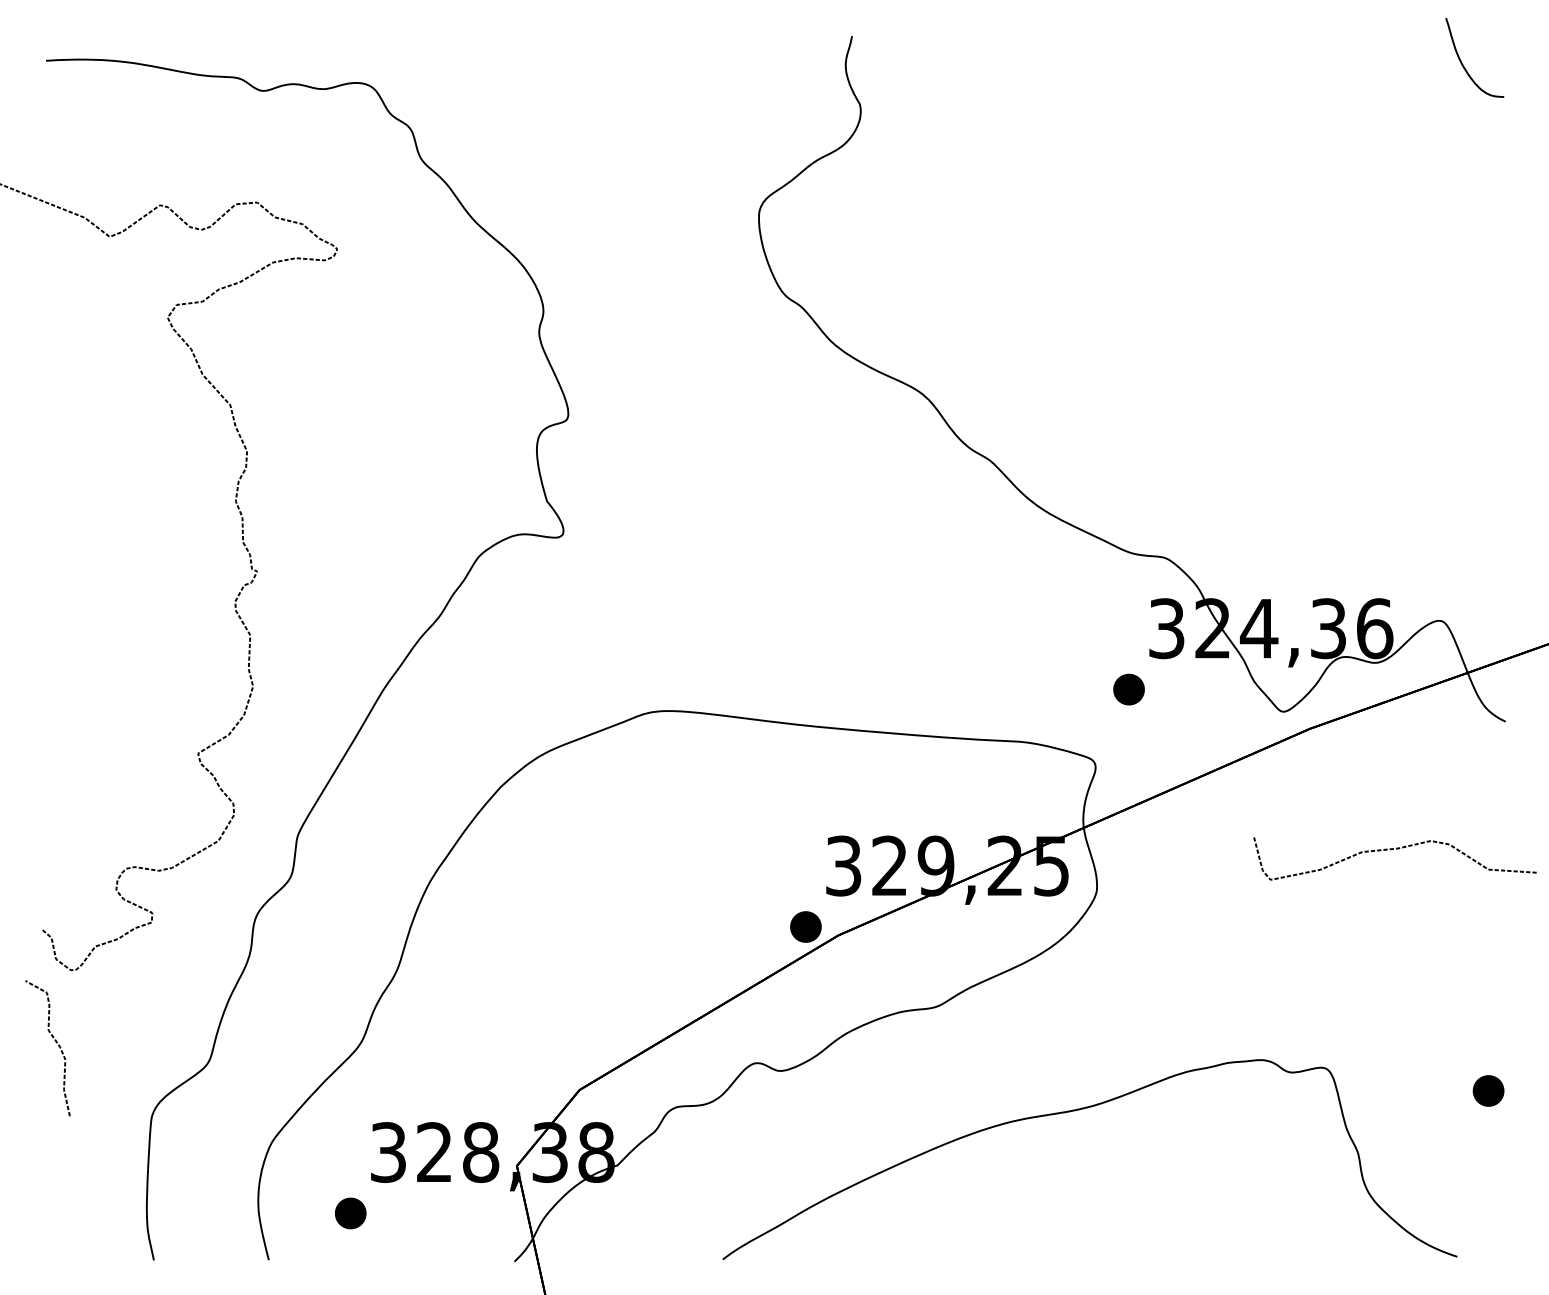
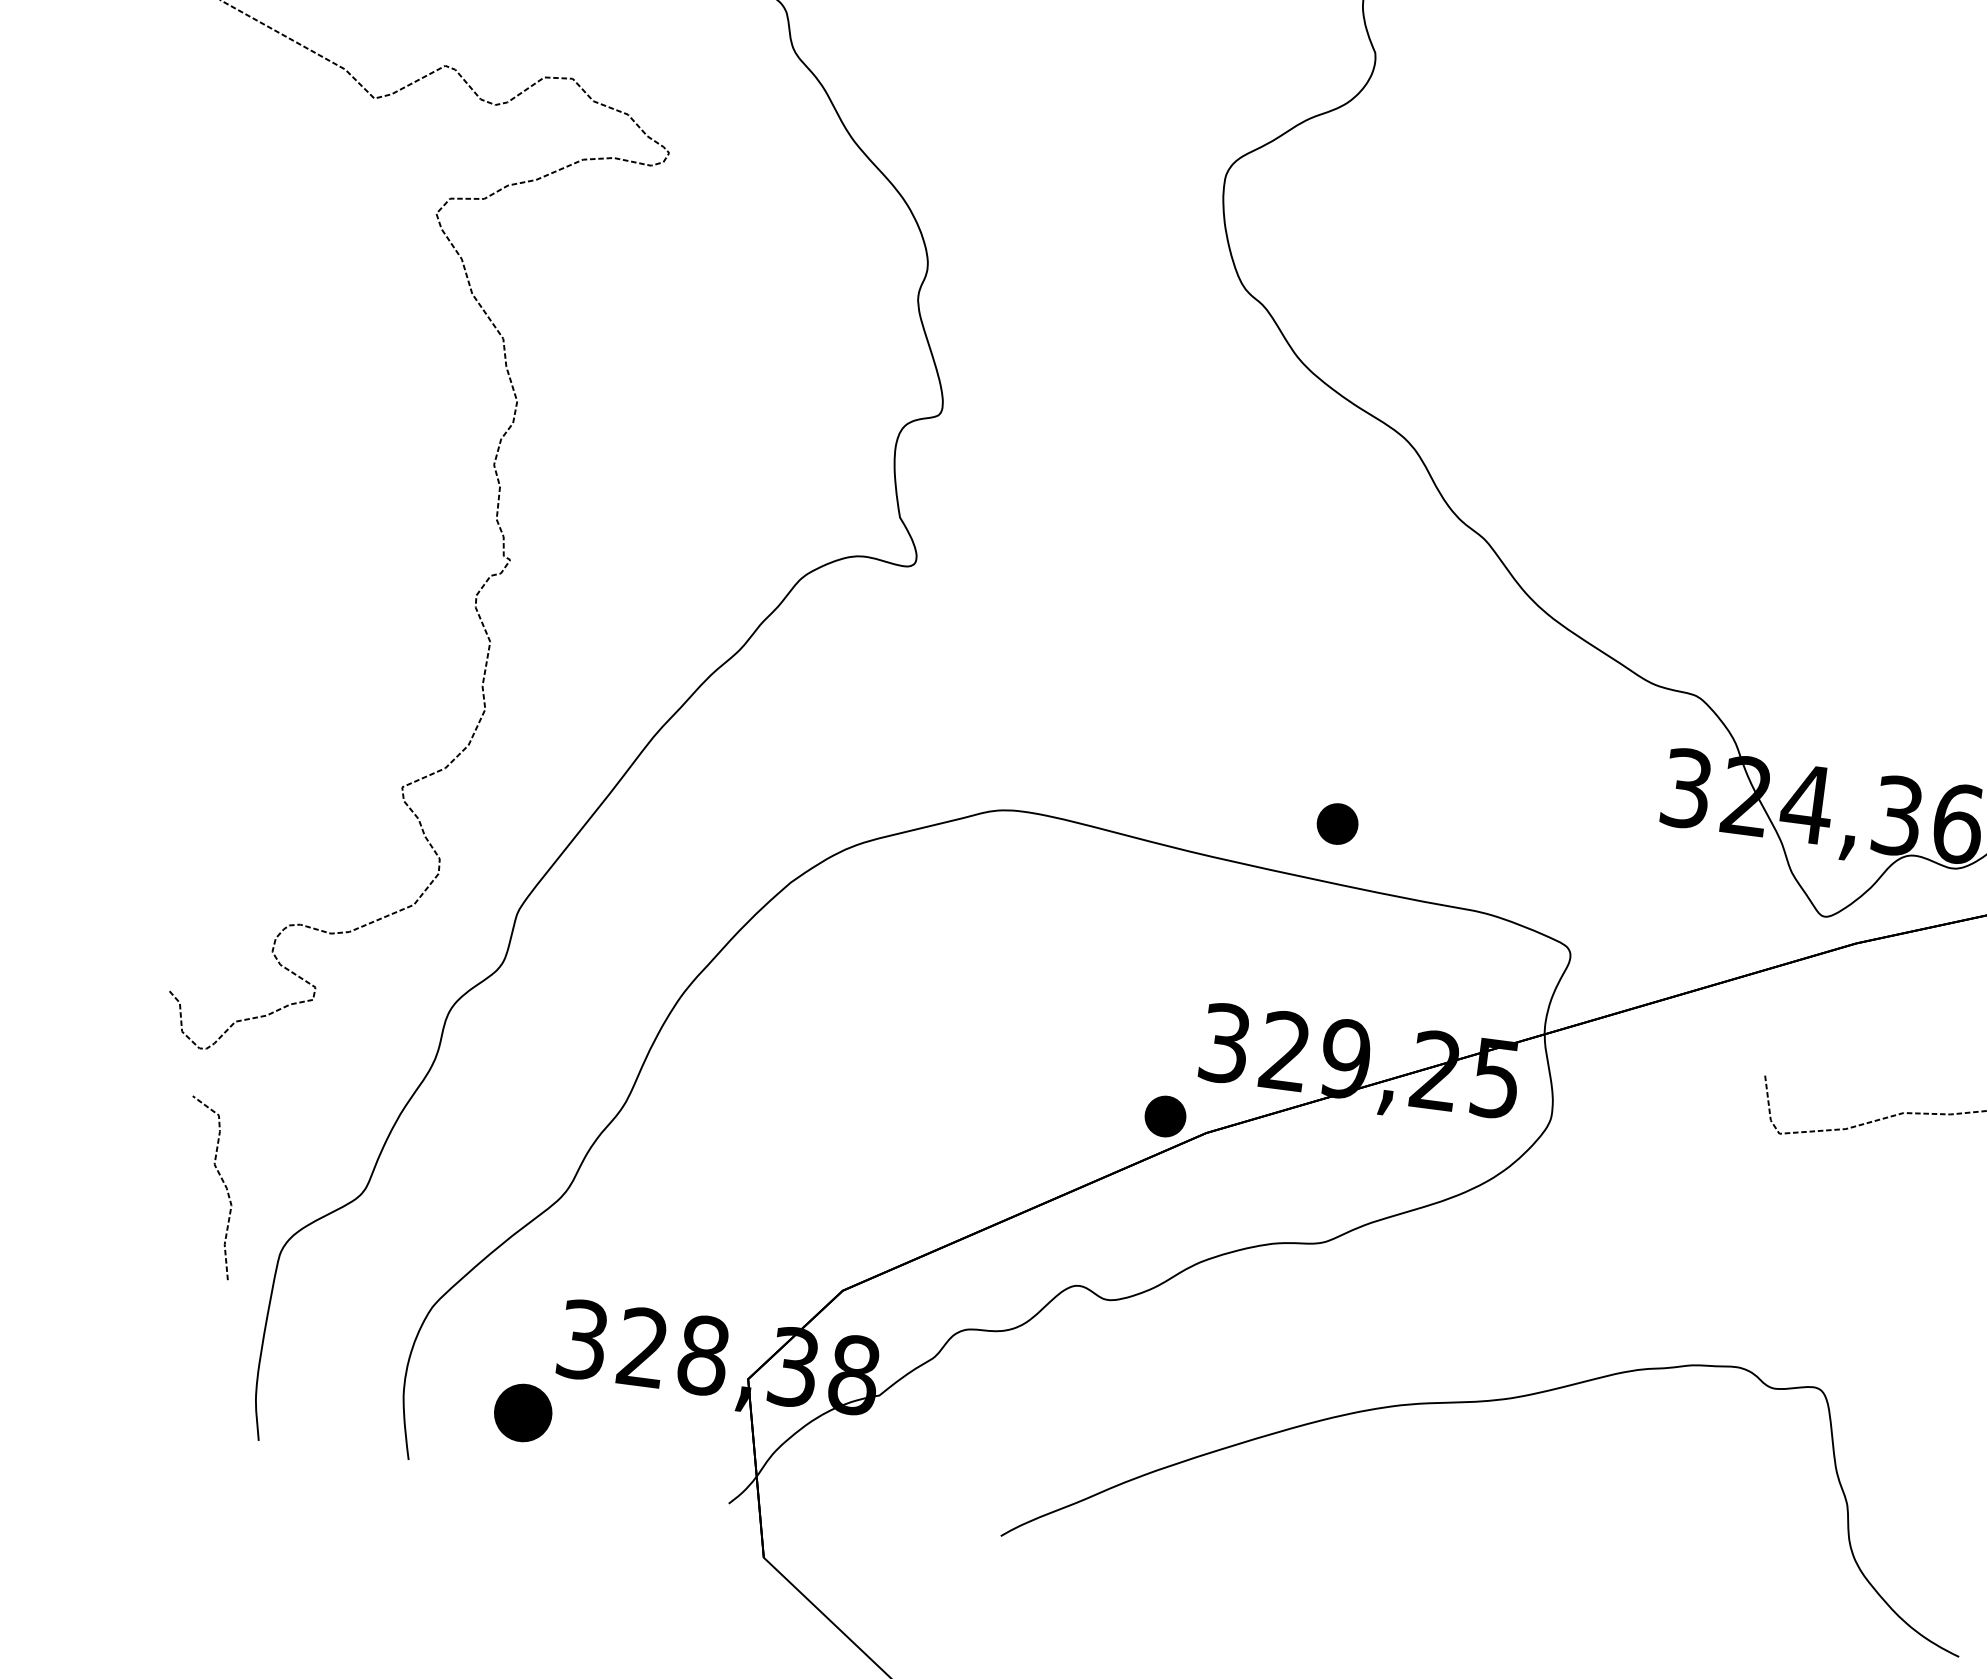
part: (1128, 689) -> (1336, 823), moved
curve: (55, 1042) -> (221, 1181), moved
part: (350, 1213) -> (523, 1413), size x1.4

